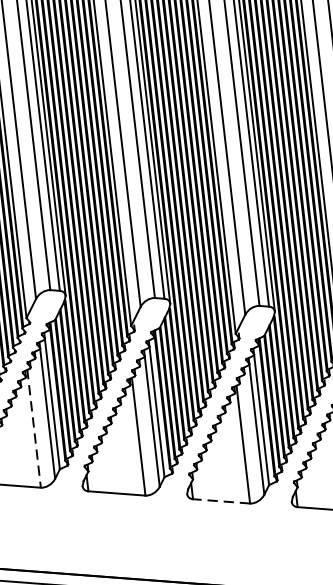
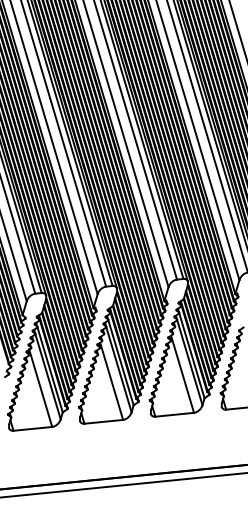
line: (33, 428) -> (40, 388), dashed -> solid
line: (221, 500) -> (174, 414), dashed -> solid

